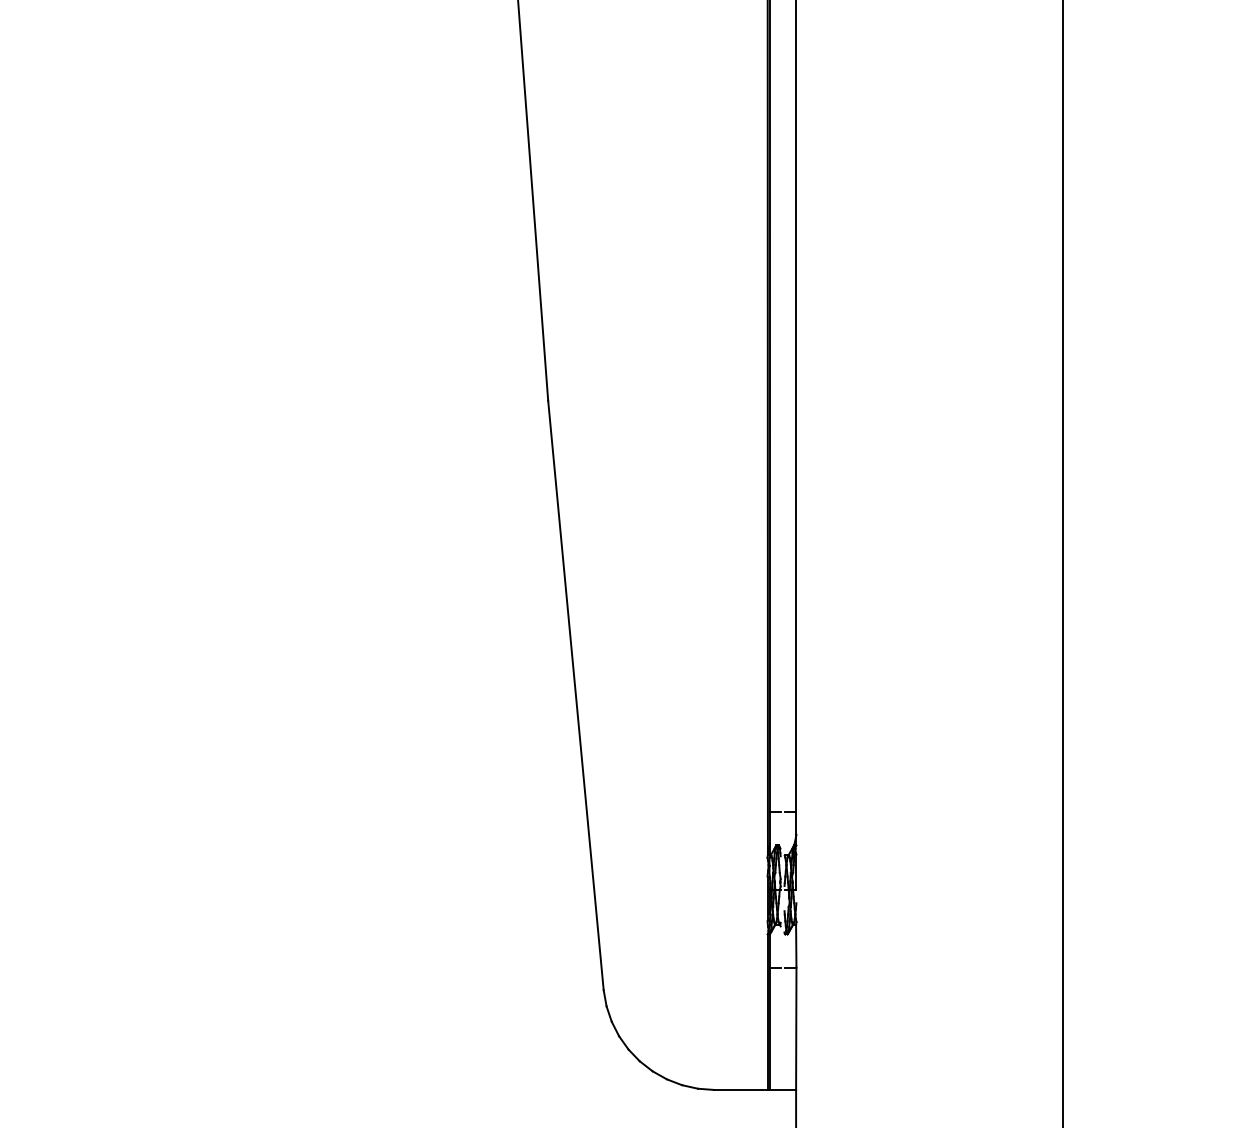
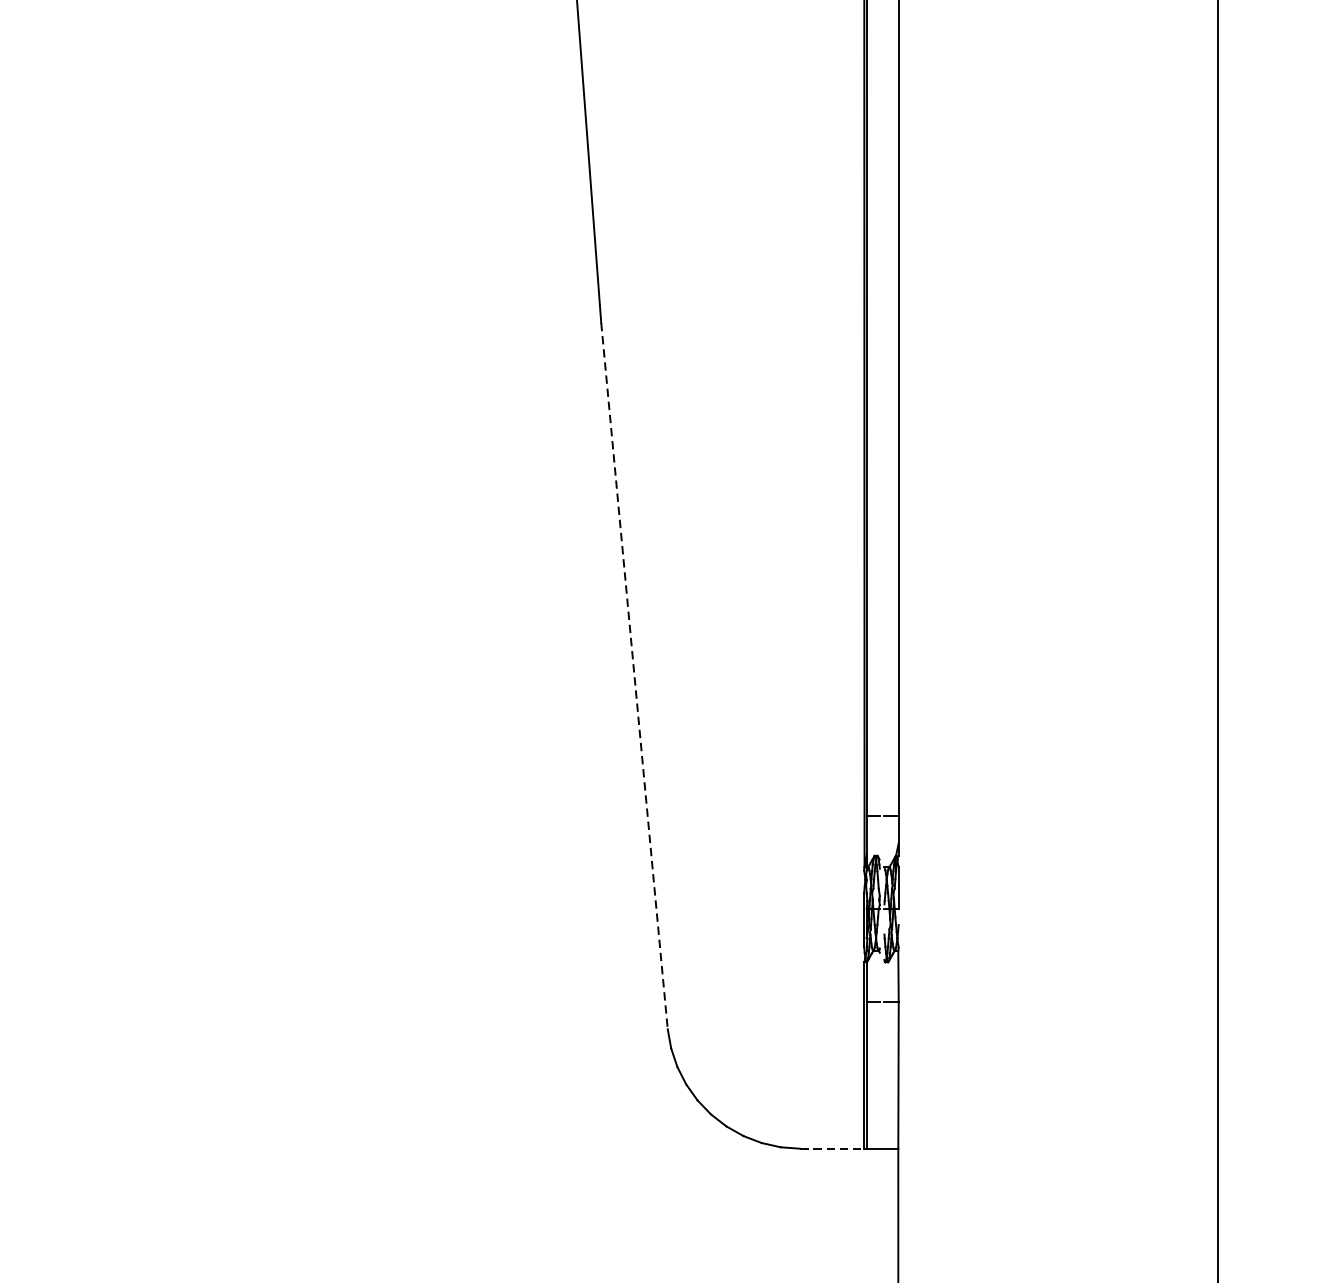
line: (575, 696) -> (633, 677), solid -> dashed
line: (740, 1089) -> (831, 1148), solid -> dashed

